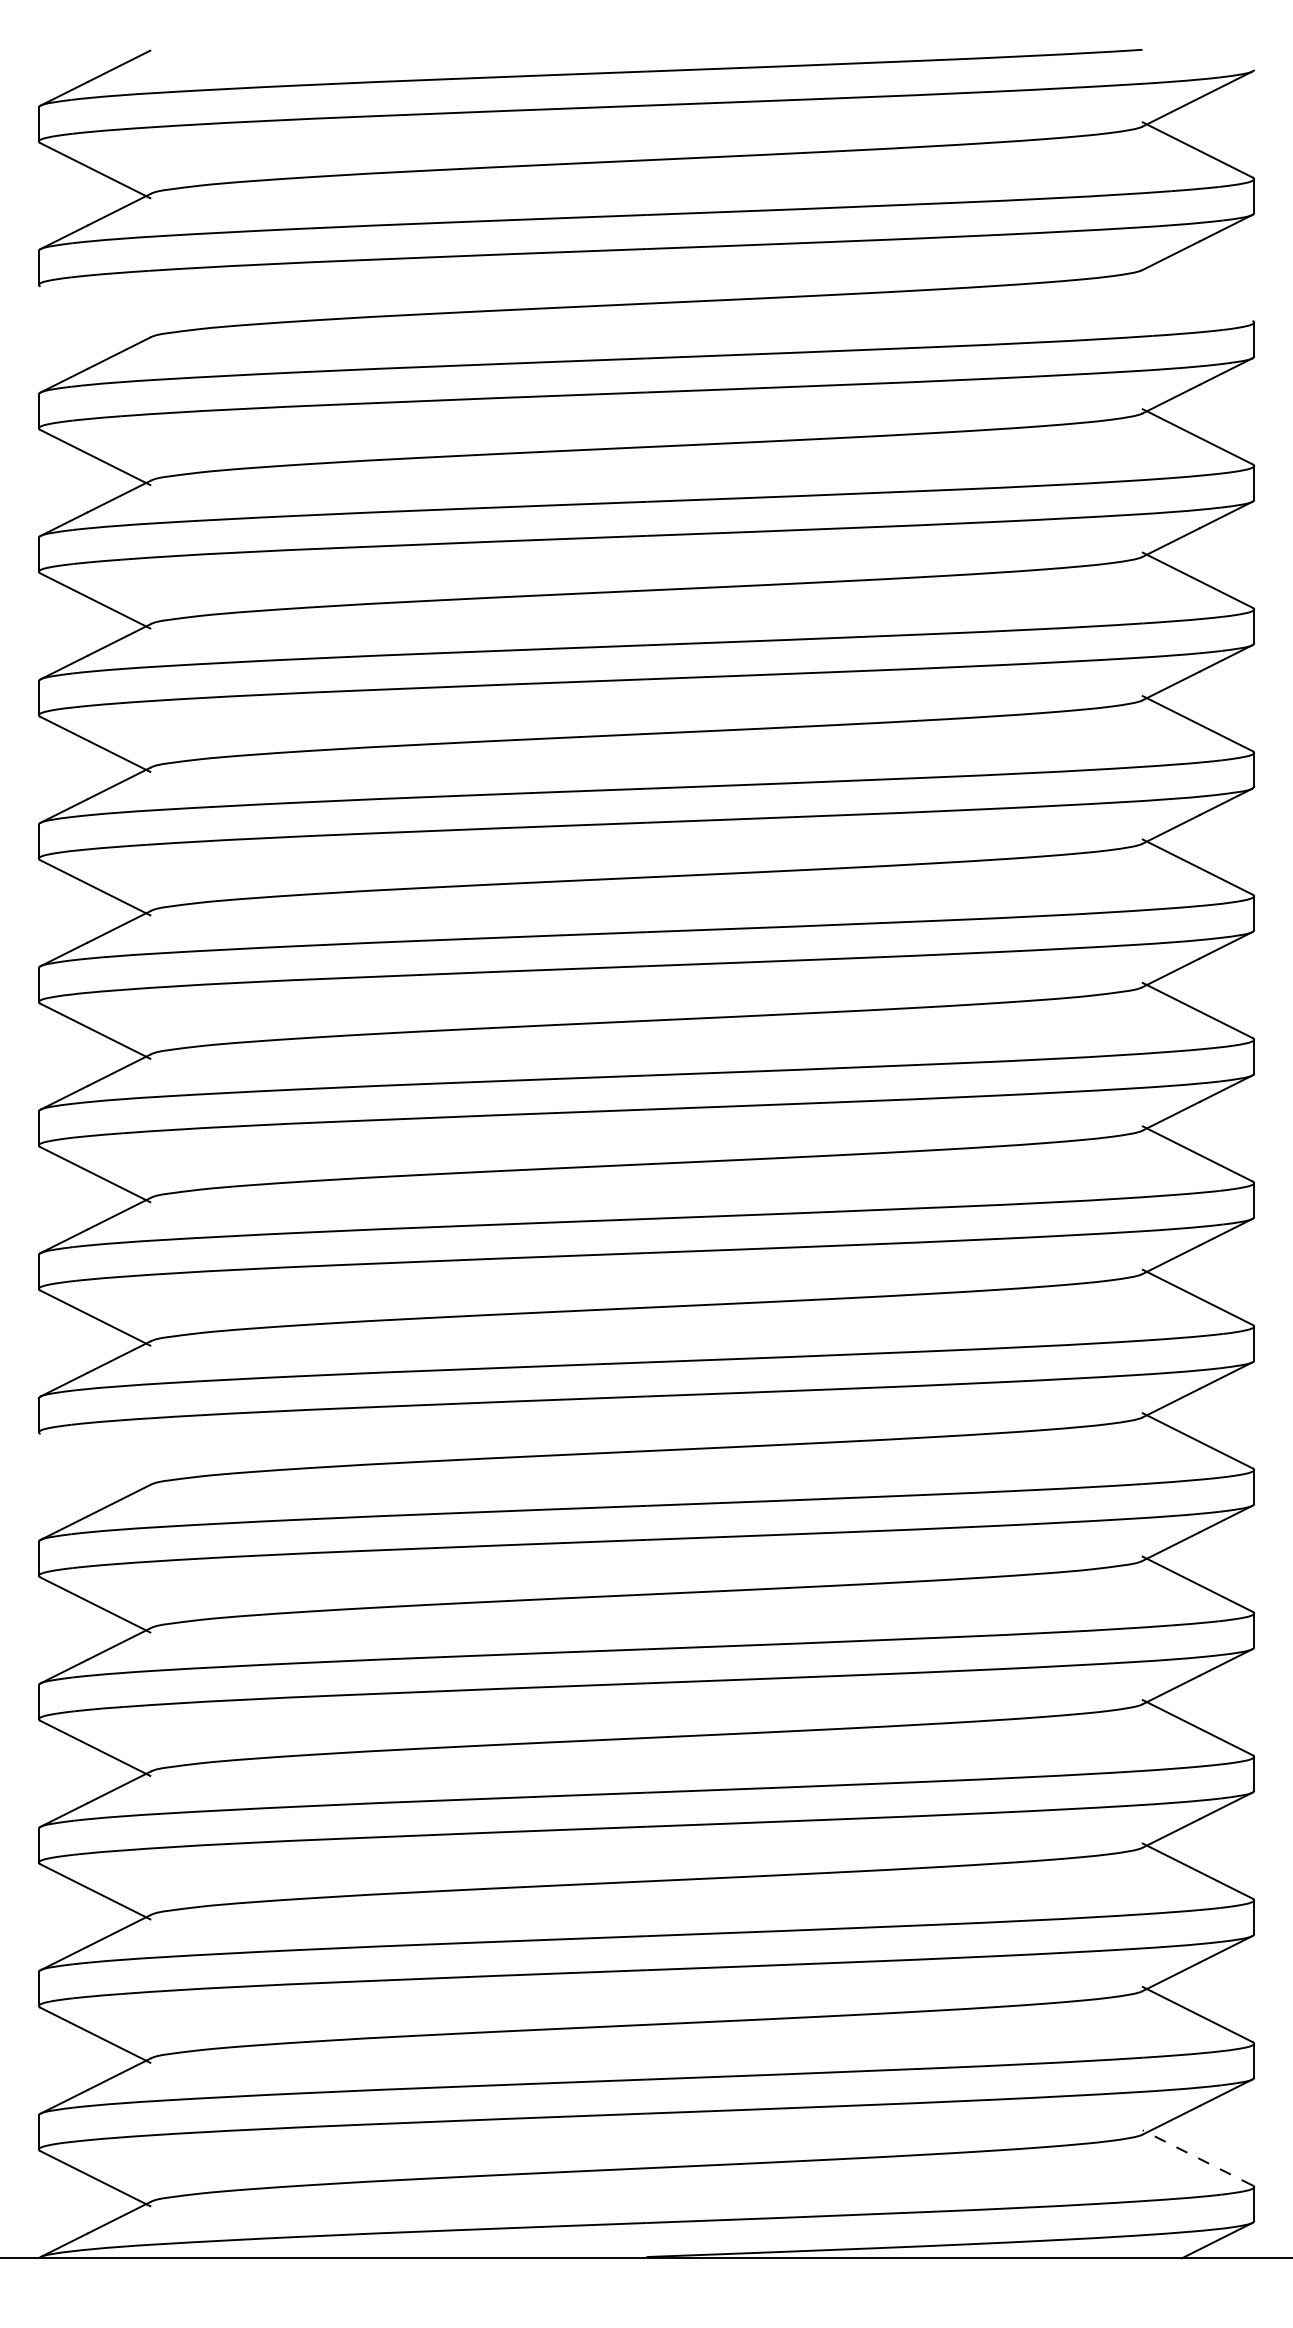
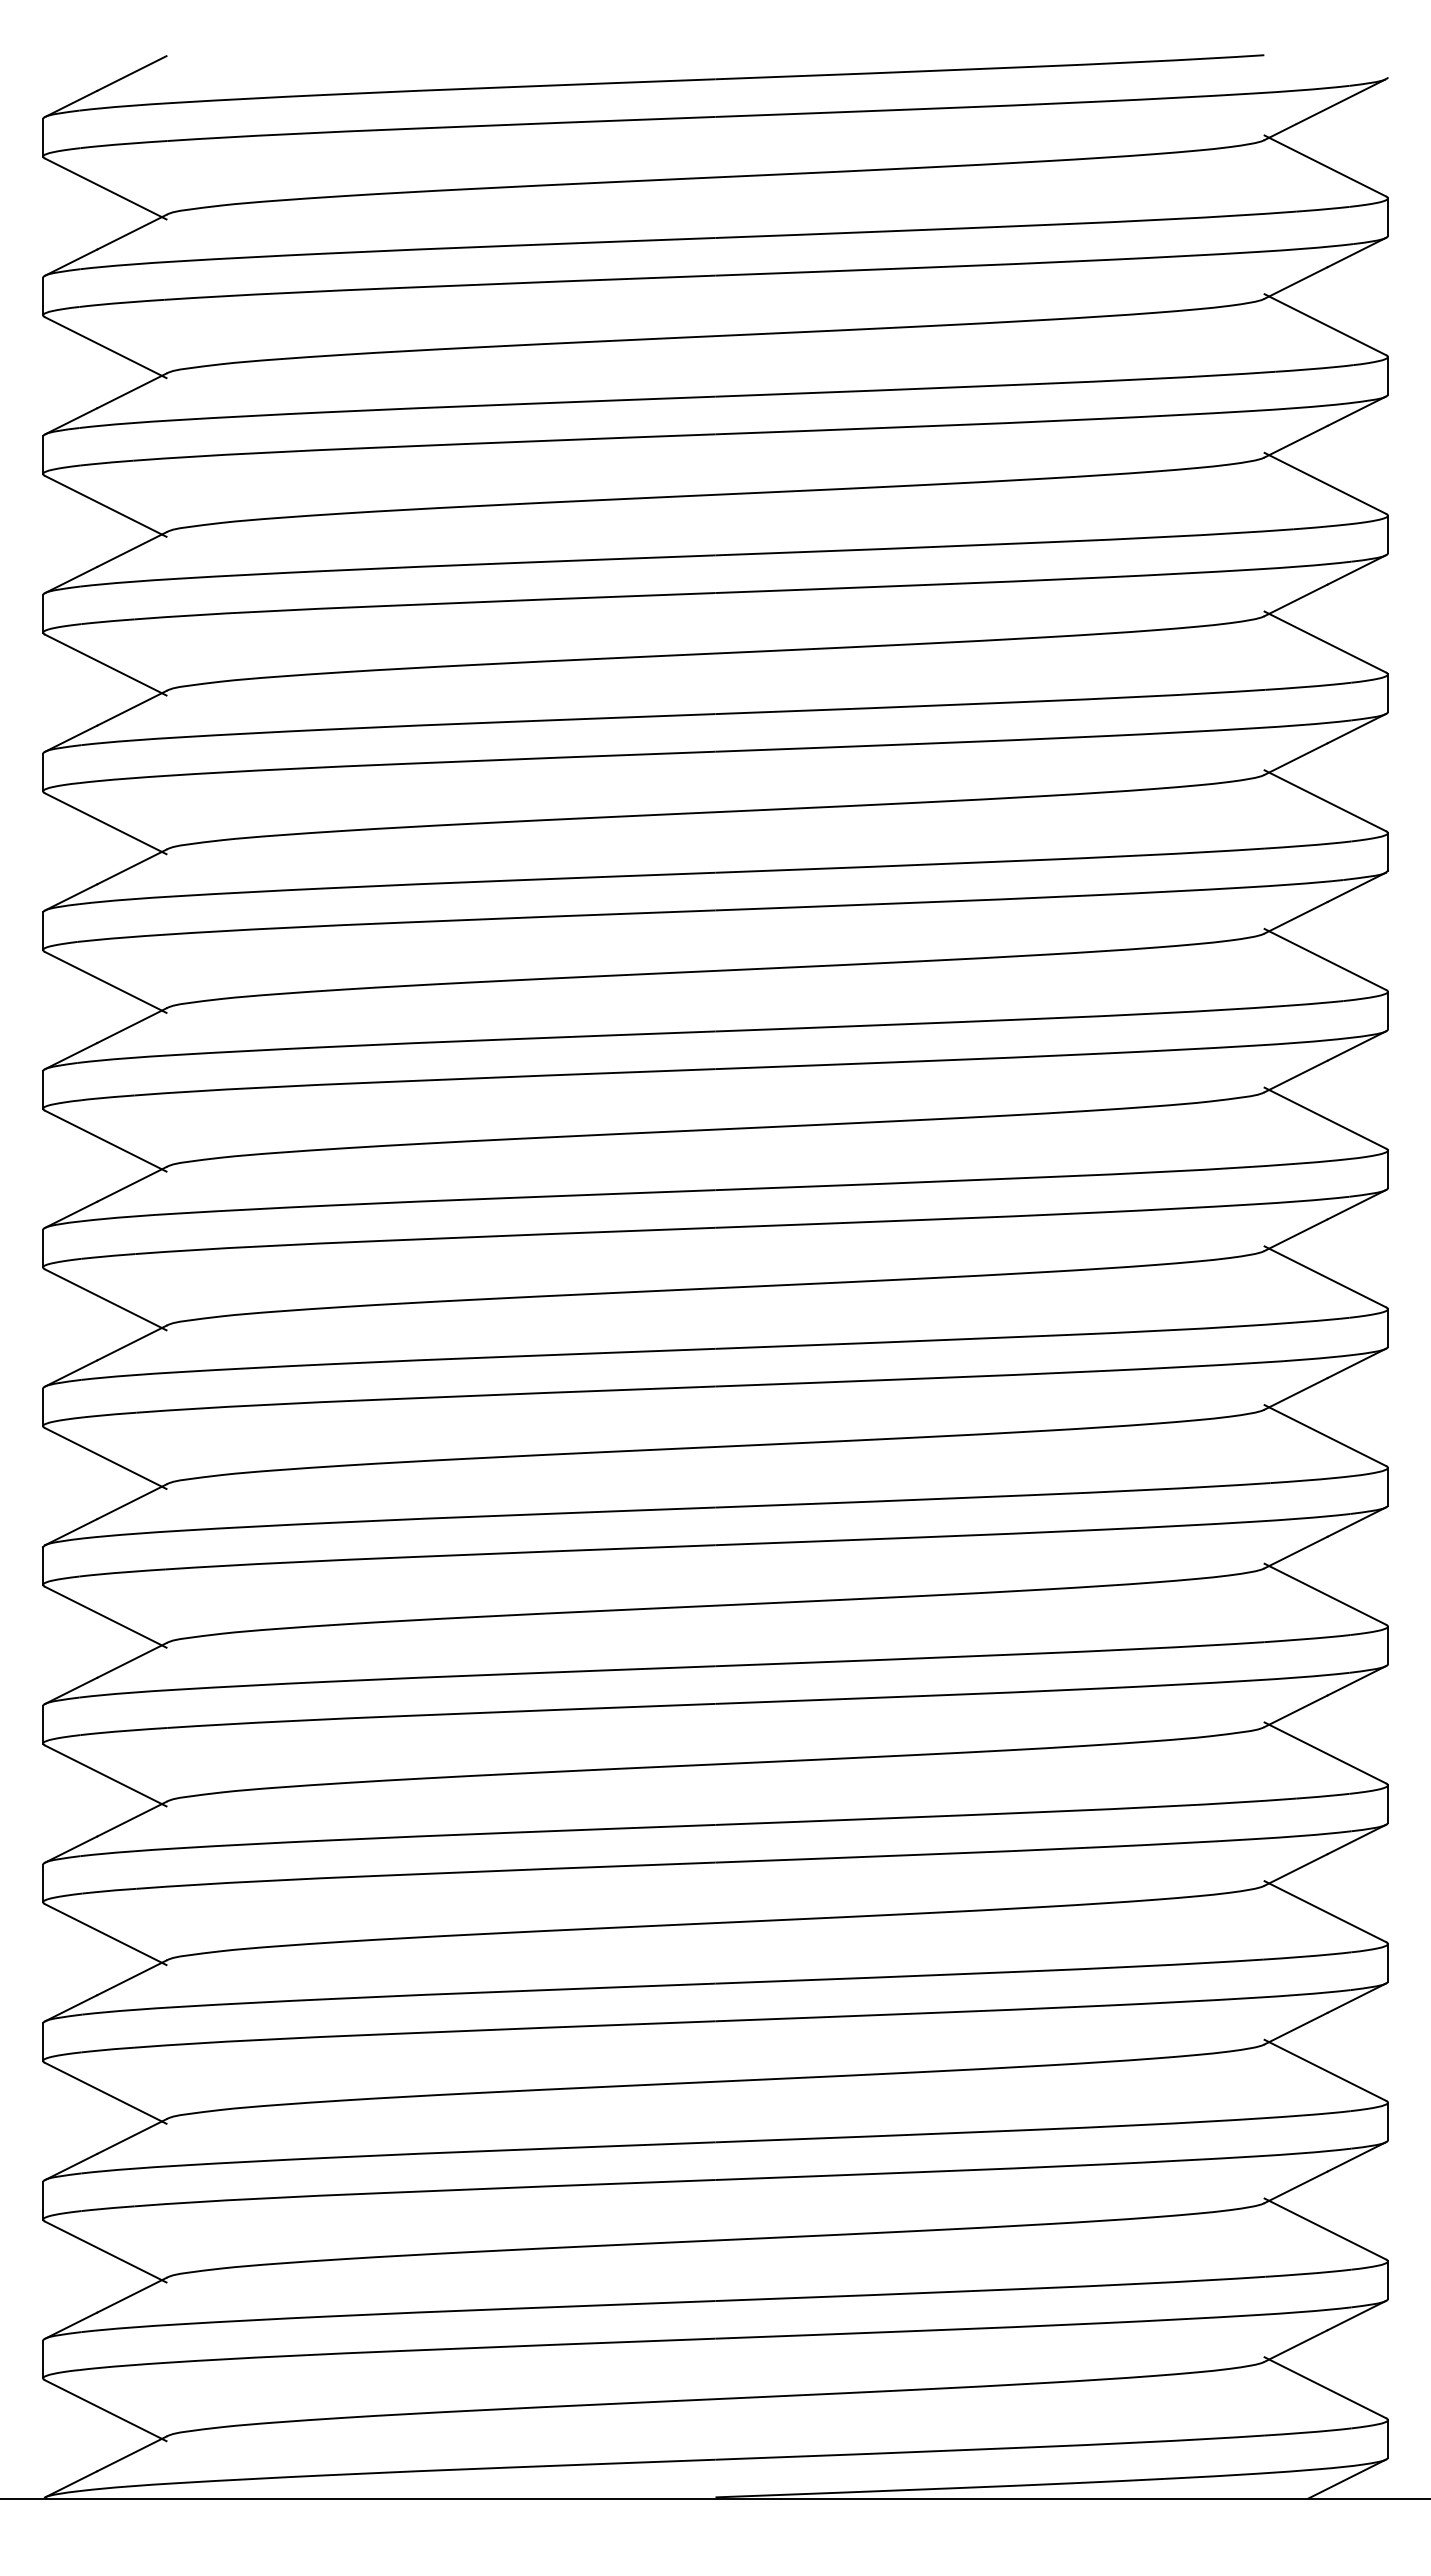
line: (1197, 293) -> (1325, 324), added
line: (95, 313) -> (105, 347), added
line: (95, 1460) -> (105, 1616), added
line: (1197, 2157) -> (1325, 2387), dashed -> solid

